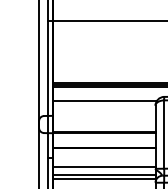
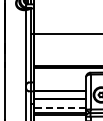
line: (103, 100) -> (59, 74), removed
line: (103, 166) -> (59, 108), solid -> dashed

